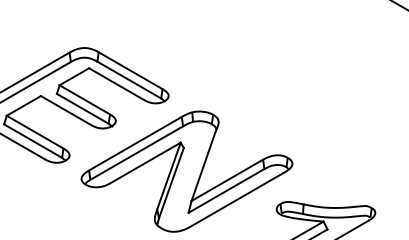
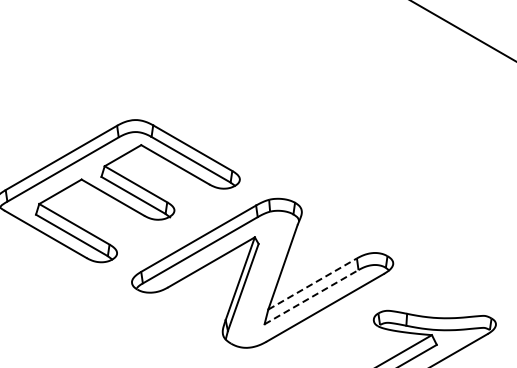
line: (228, 179) -> (313, 283), solid -> dashed
line: (226, 190) -> (311, 296), solid -> dashed

